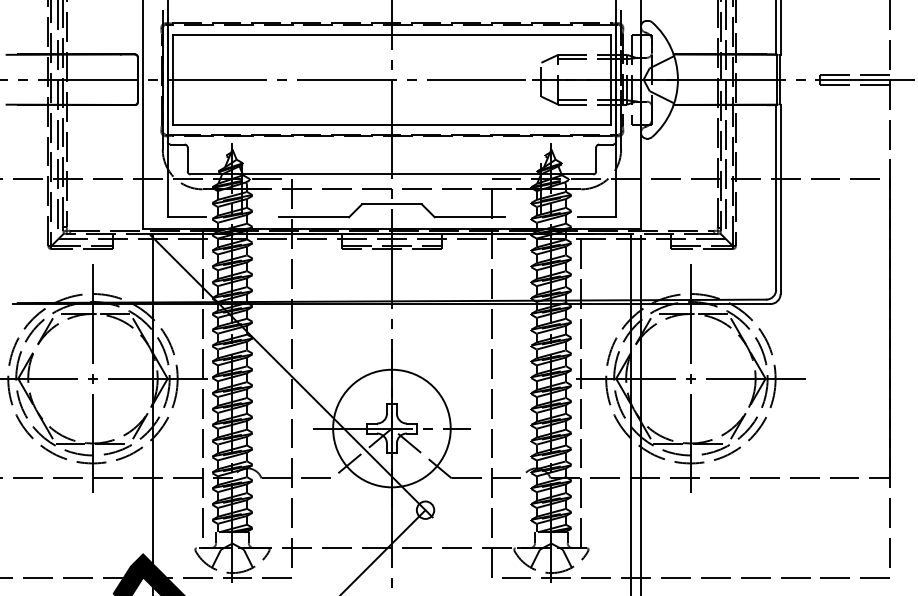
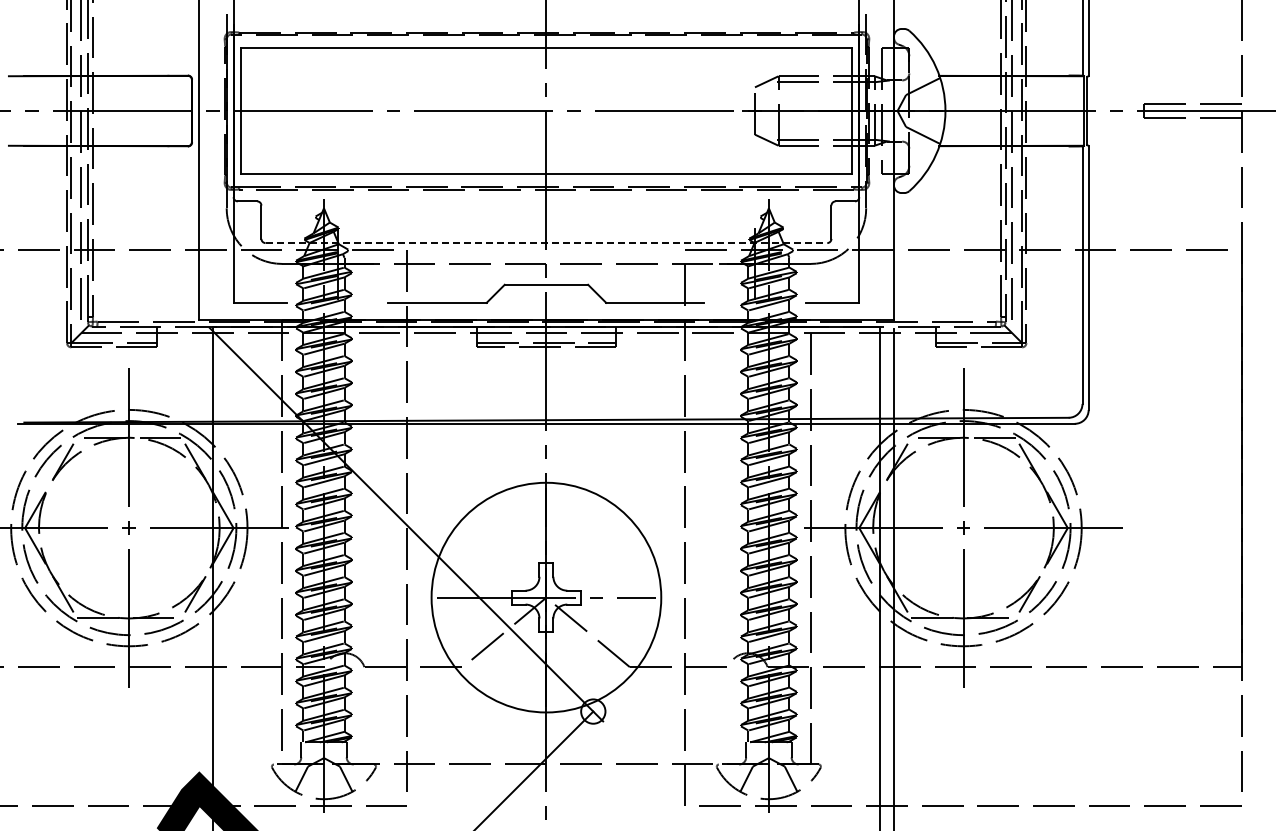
line: (391, 174) -> (546, 243), solid -> dashed
circle: (391, 428) -> (546, 597), size x1.4

